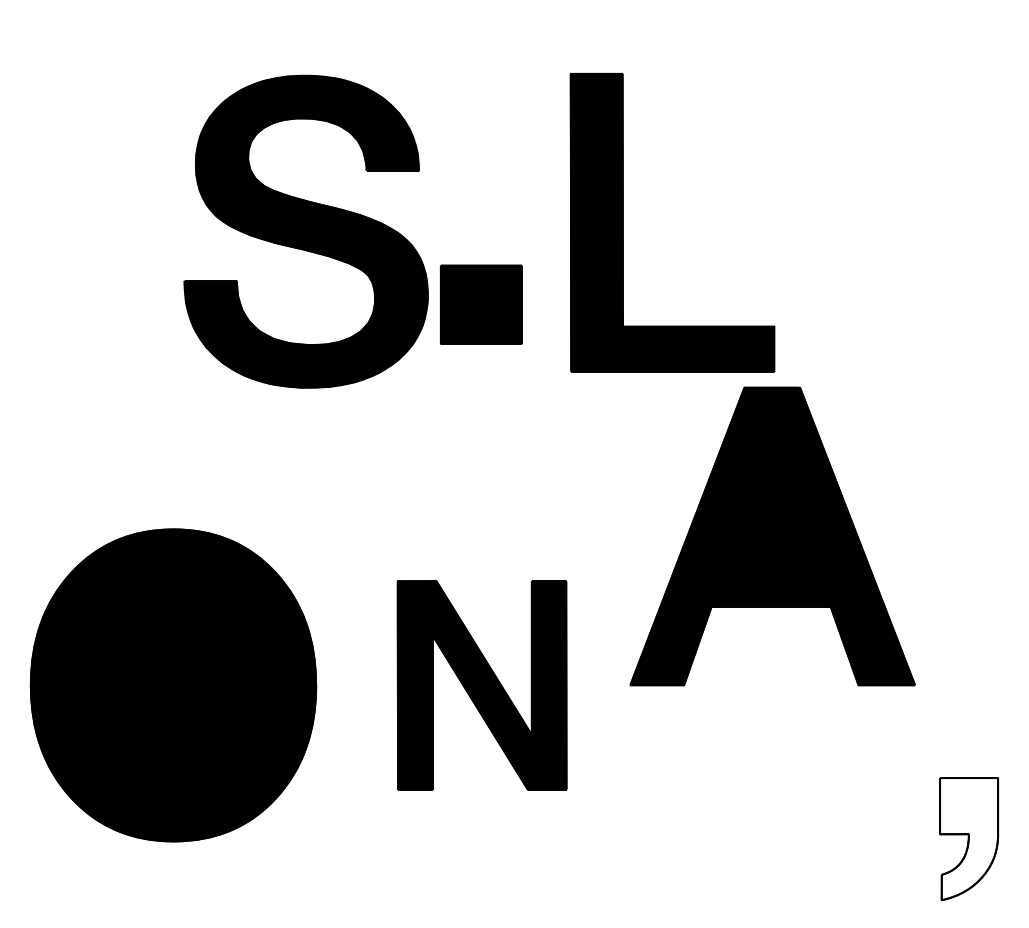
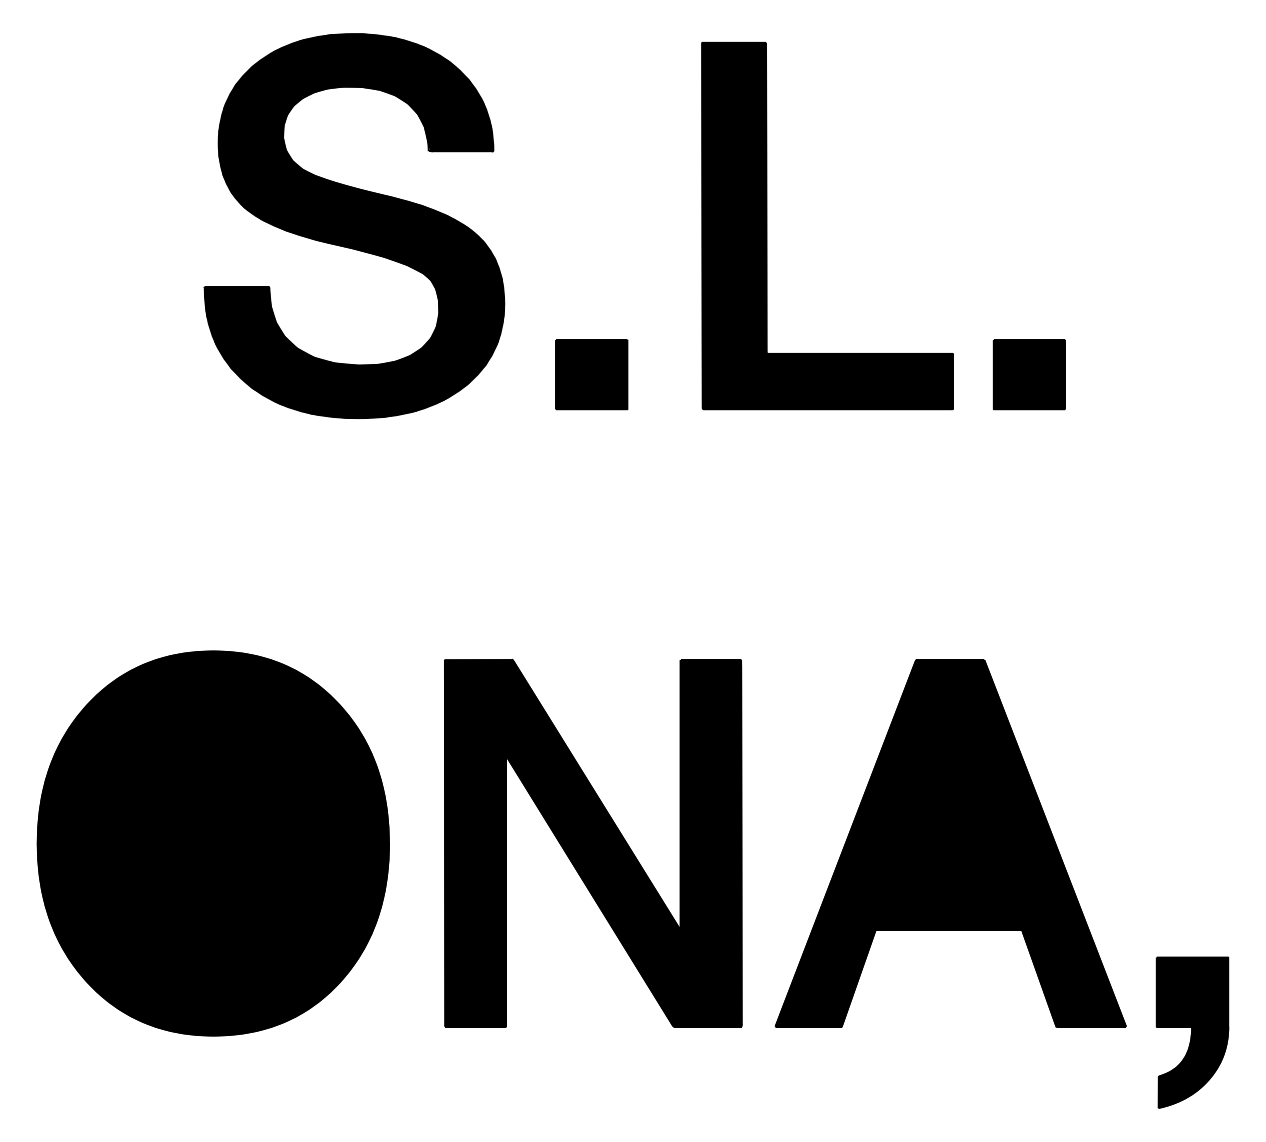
part: (623, 222) -> (767, 225), moved
part: (305, 231) -> (353, 225), moved
part: (480, 304) -> (591, 374), size x0.71
part: (836, 304) -> (1029, 374), added
part: (772, 536) -> (950, 843), moved
part: (481, 685) -> (592, 843), size x1.43
fill: (969, 839) -> (1192, 1033), added

